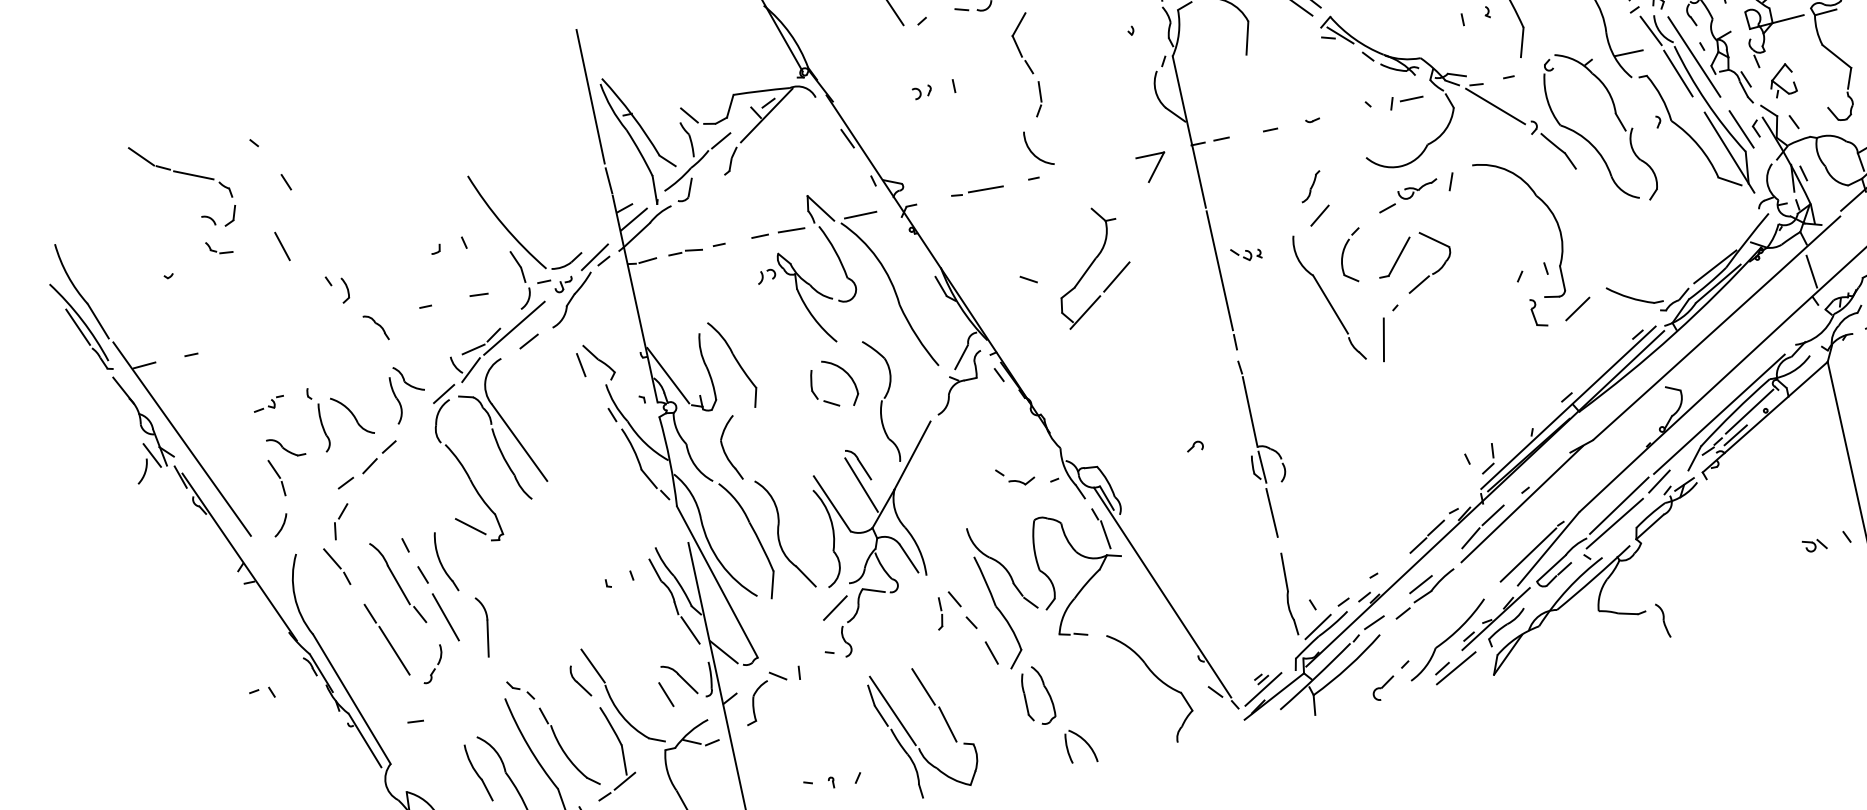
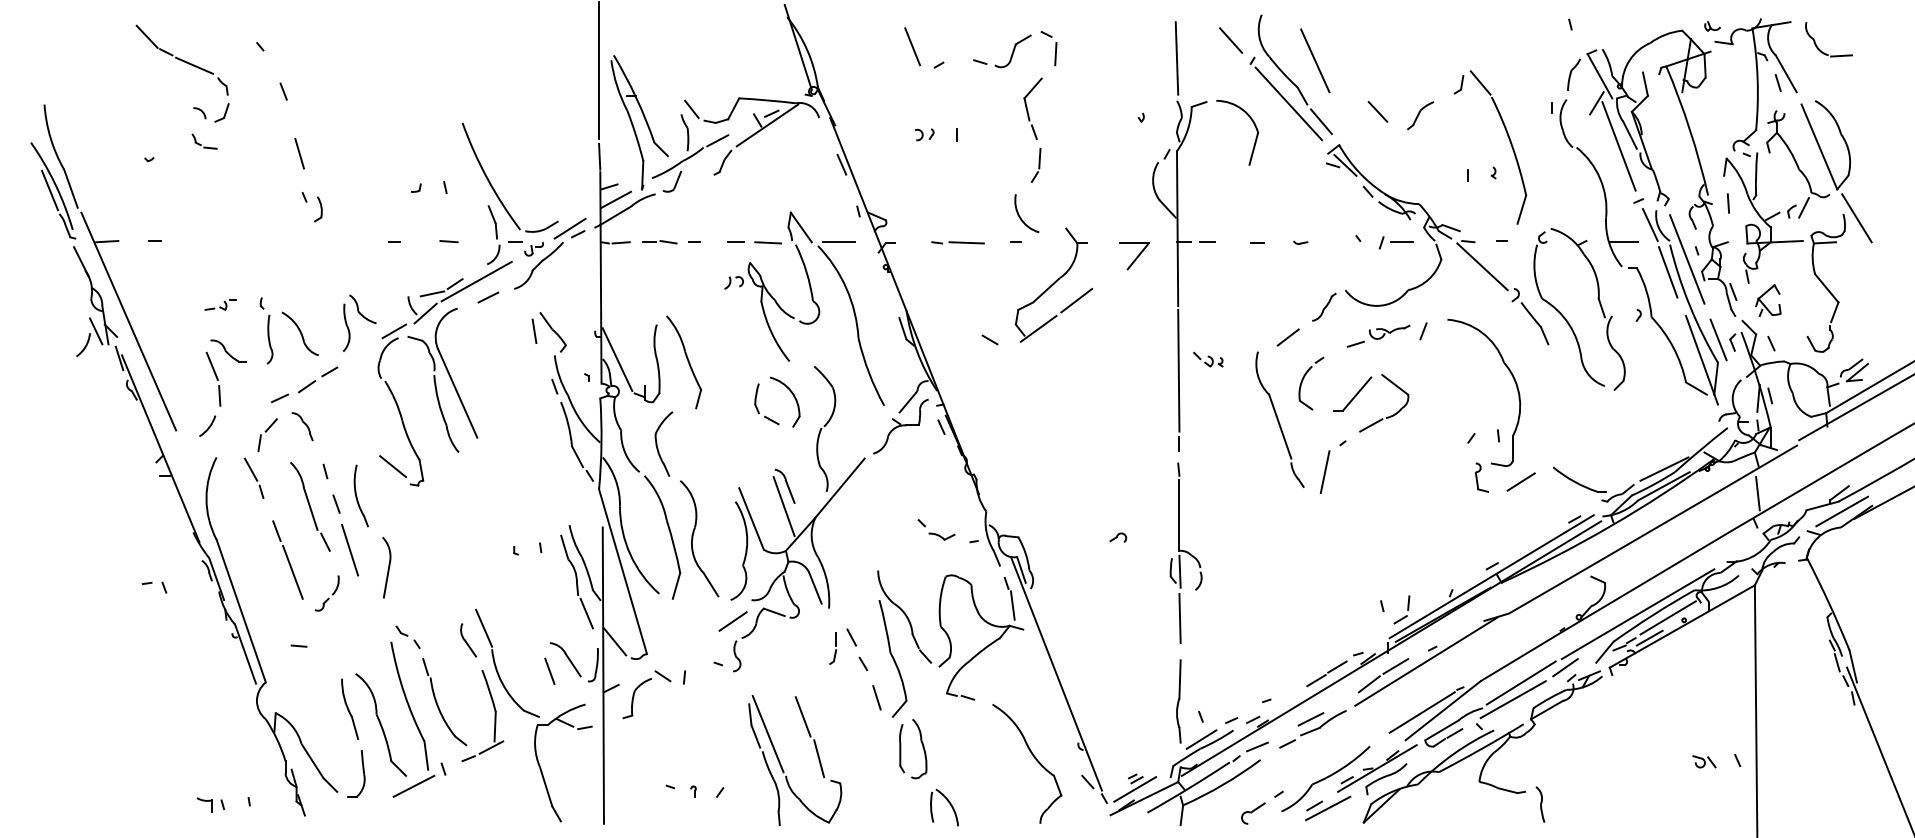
part: (1310, 185) -> (1324, 306), moved
line: (282, 246) -> (299, 153), moved
part: (1090, 266) -> (1053, 284), moved
part: (376, 327) -> (302, 426), moved
part: (276, 477) -> (213, 378), size x1.43

